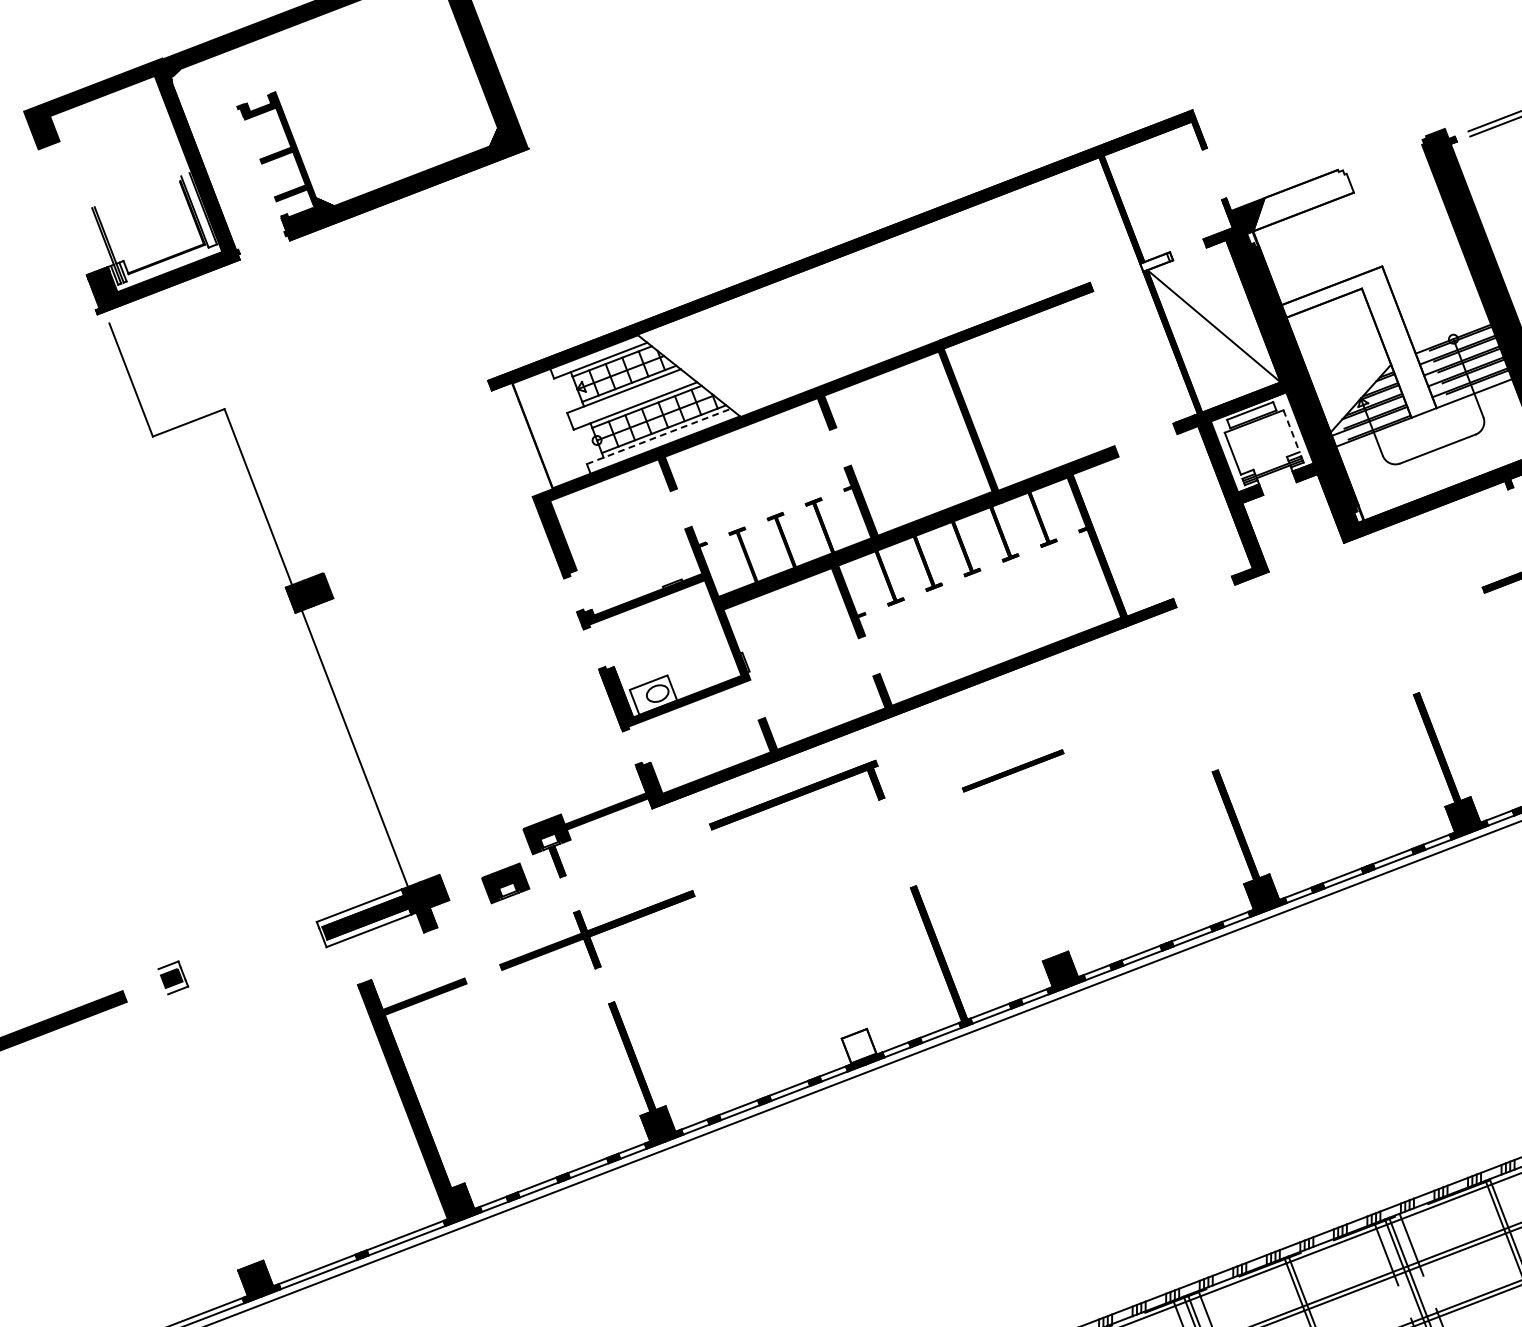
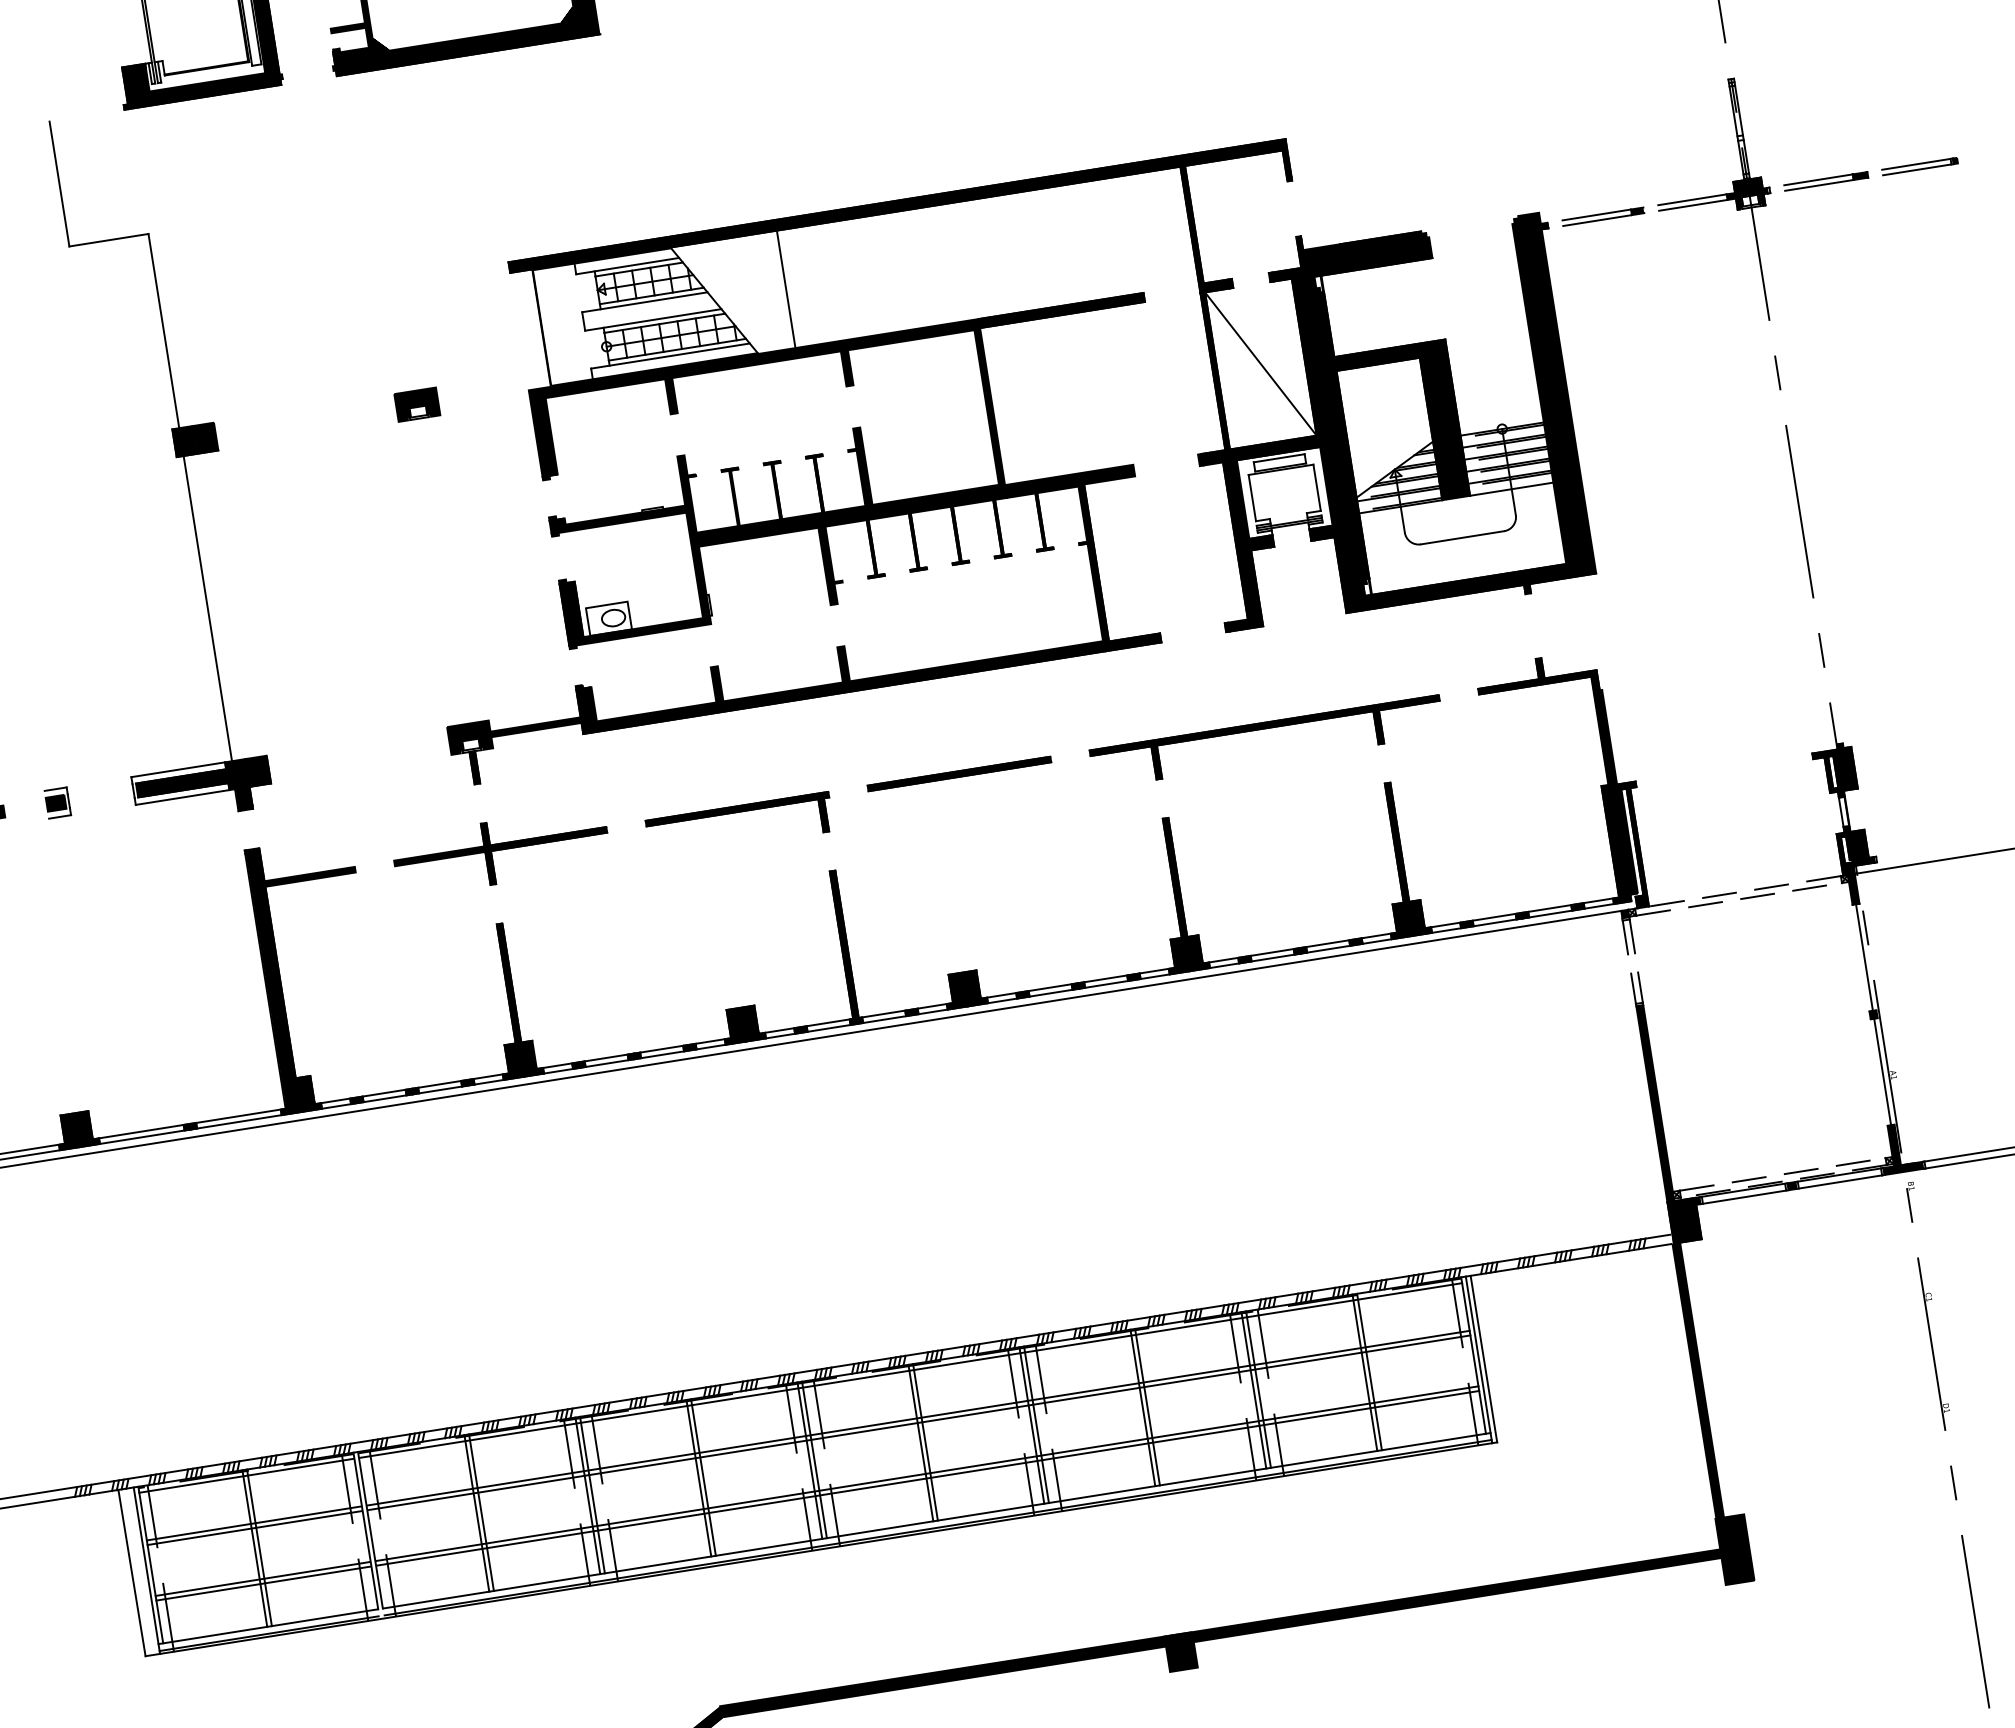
fill: (1300, 199) -> (1376, 253), added
fill: (1156, 261) -> (1216, 285), added
fill: (1358, 350) -> (1402, 419), added
line: (753, 351) -> (785, 289), added
line: (1292, 431) -> (1317, 488), dashed -> solid
line: (658, 435) -> (670, 355), dashed -> solid
part: (294, 613) -> (175, 457), moved
part: (1290, 668) -> (1264, 729), added
part: (1013, 770) -> (959, 773), size x1.67
part: (794, 798) -> (737, 812), moved
part: (505, 883) -> (417, 404), moved
fill: (859, 1046) -> (742, 1021), added

